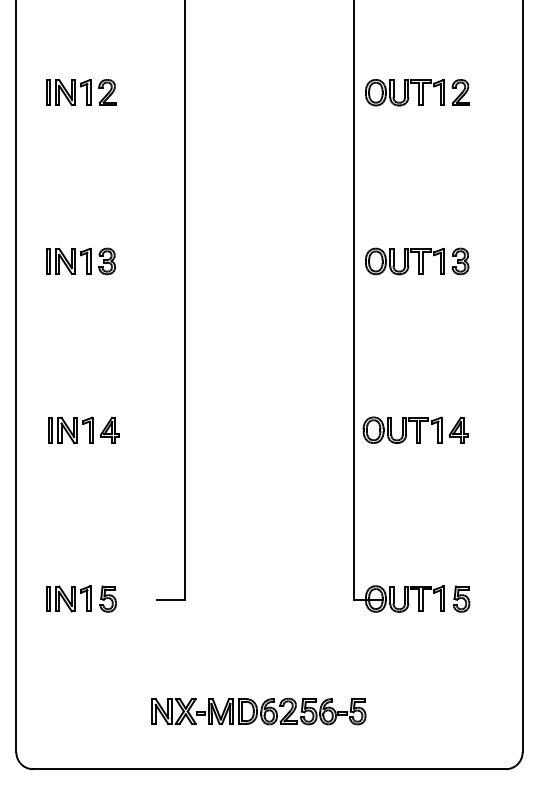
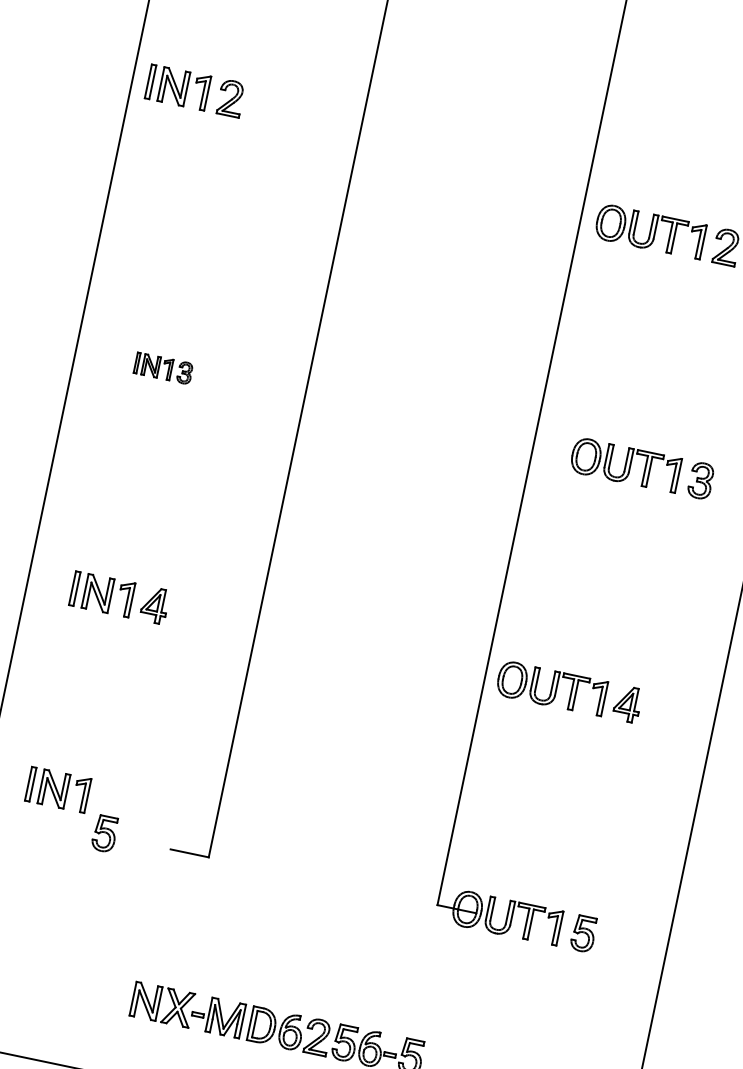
part: (81, 92) -> (195, 90), moved
part: (80, 261) -> (162, 368), size x0.6
part: (417, 261) -> (642, 468), moved
part: (68, 598) -> (58, 789), moved

